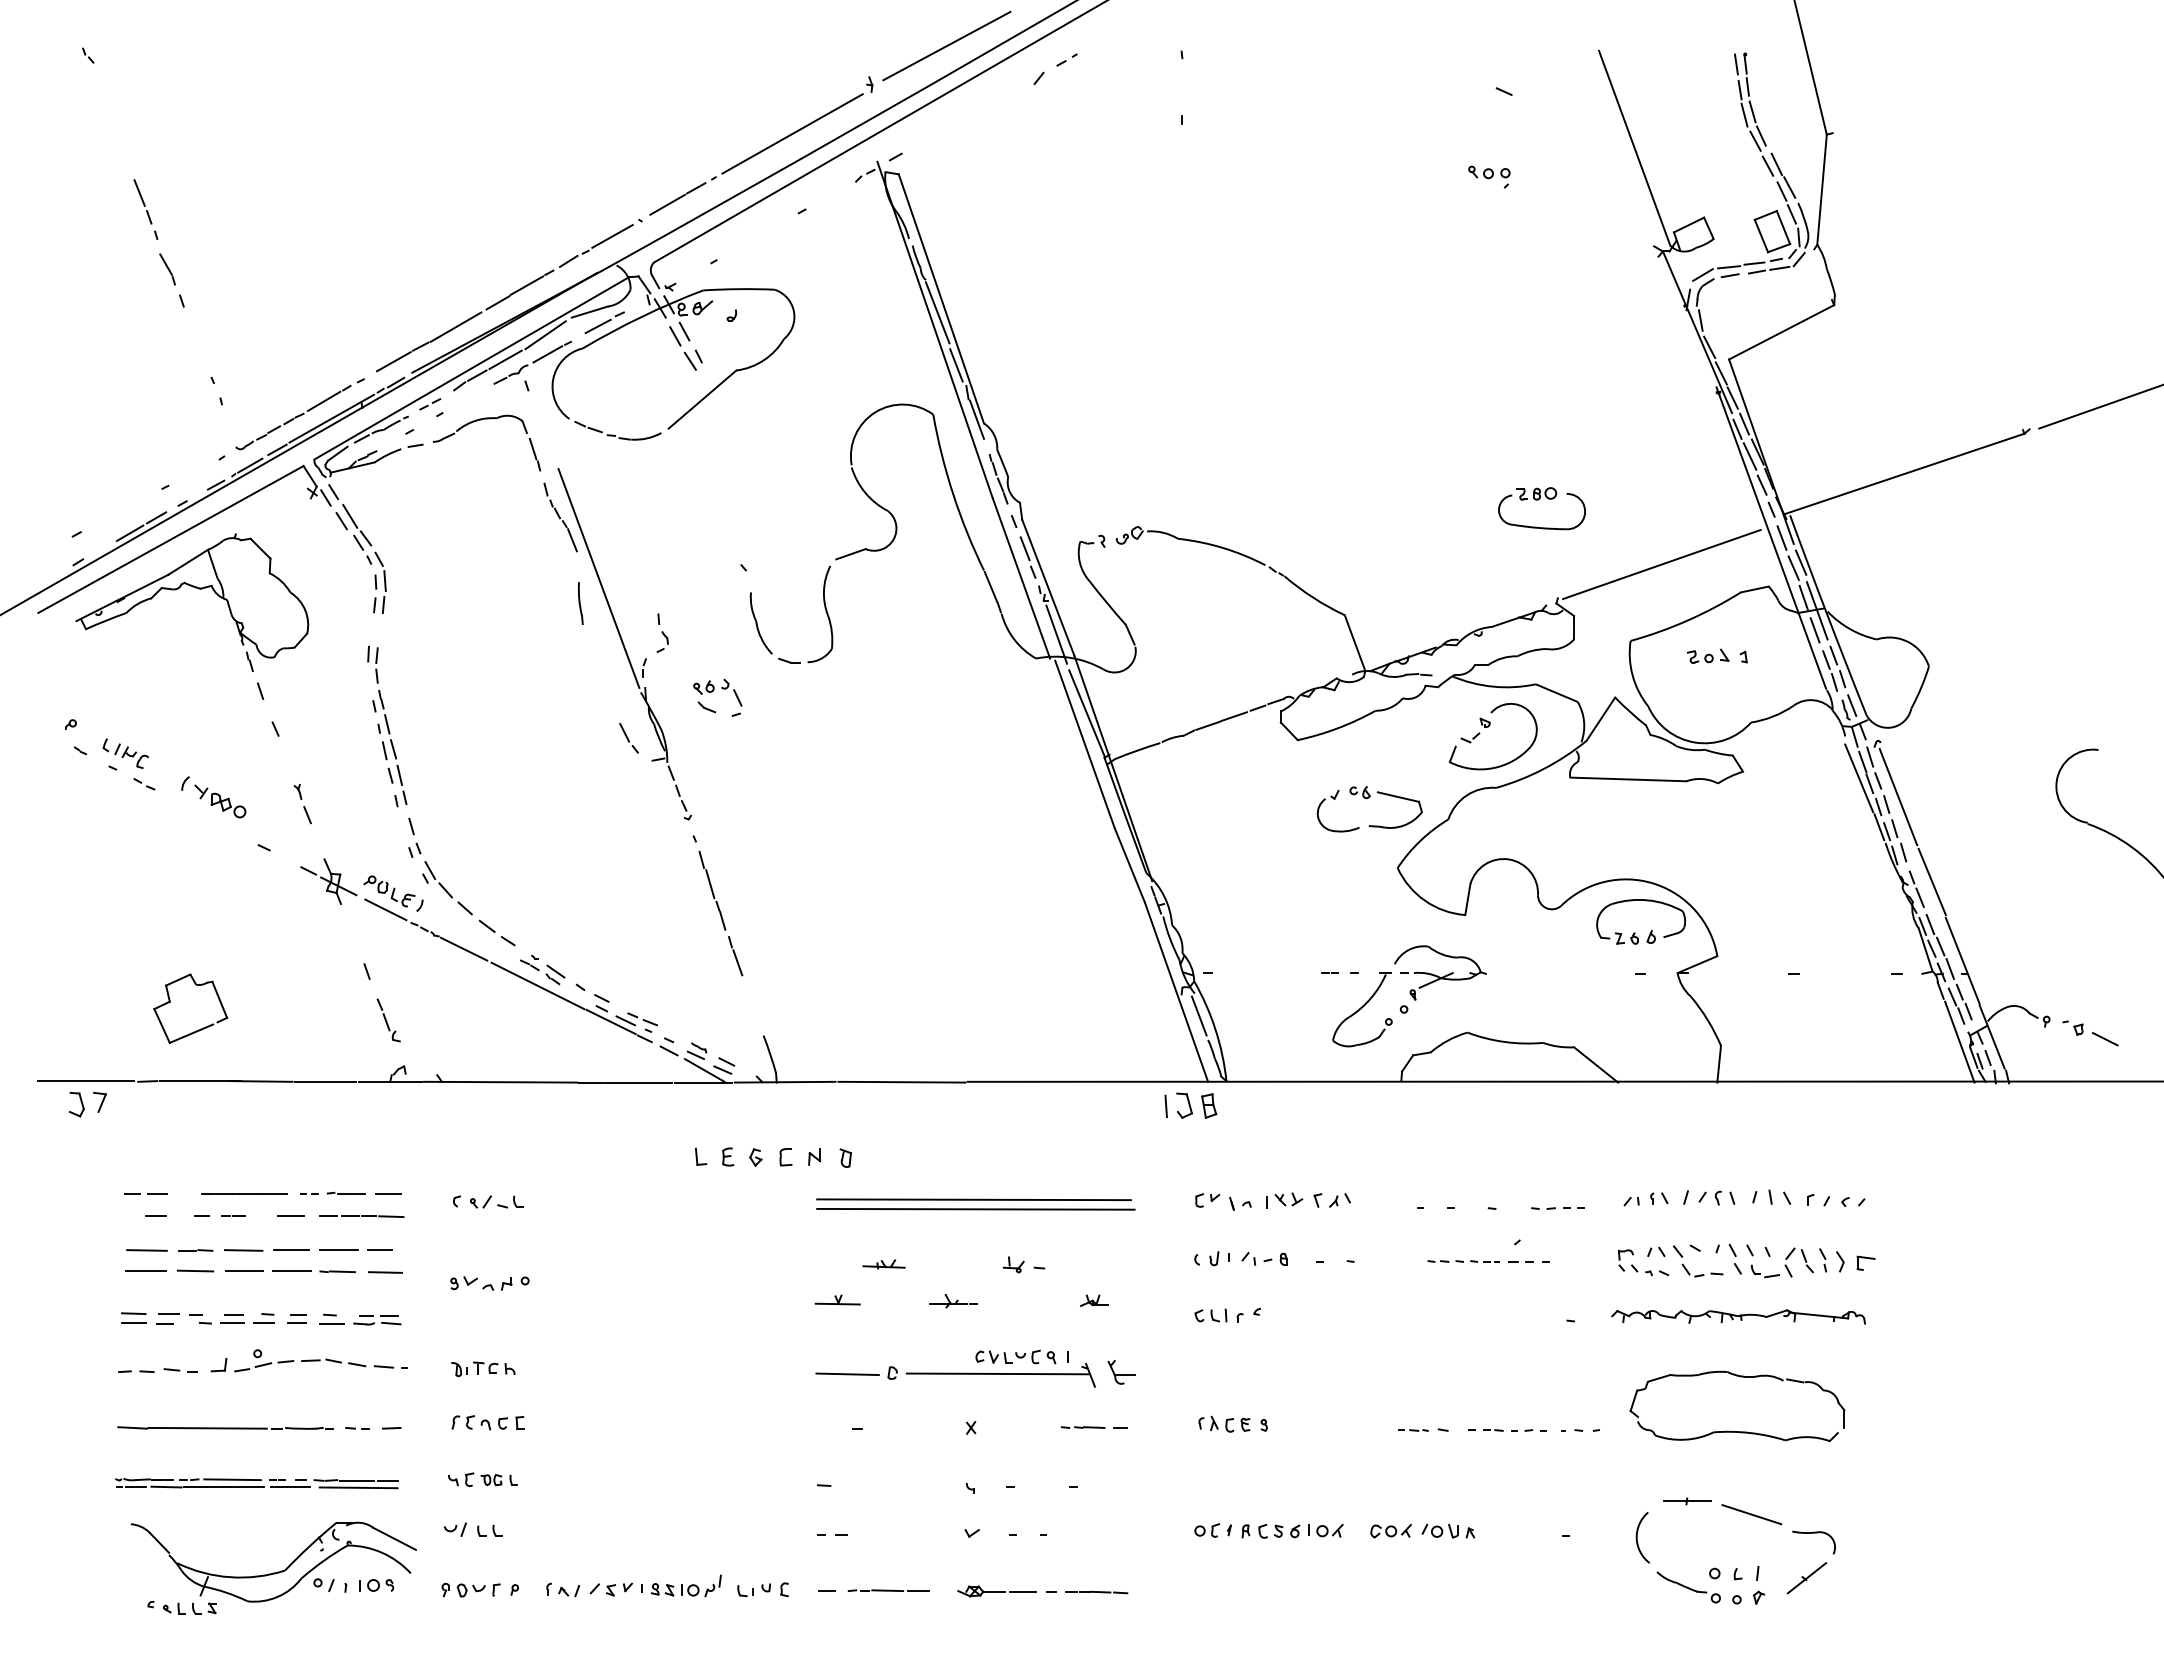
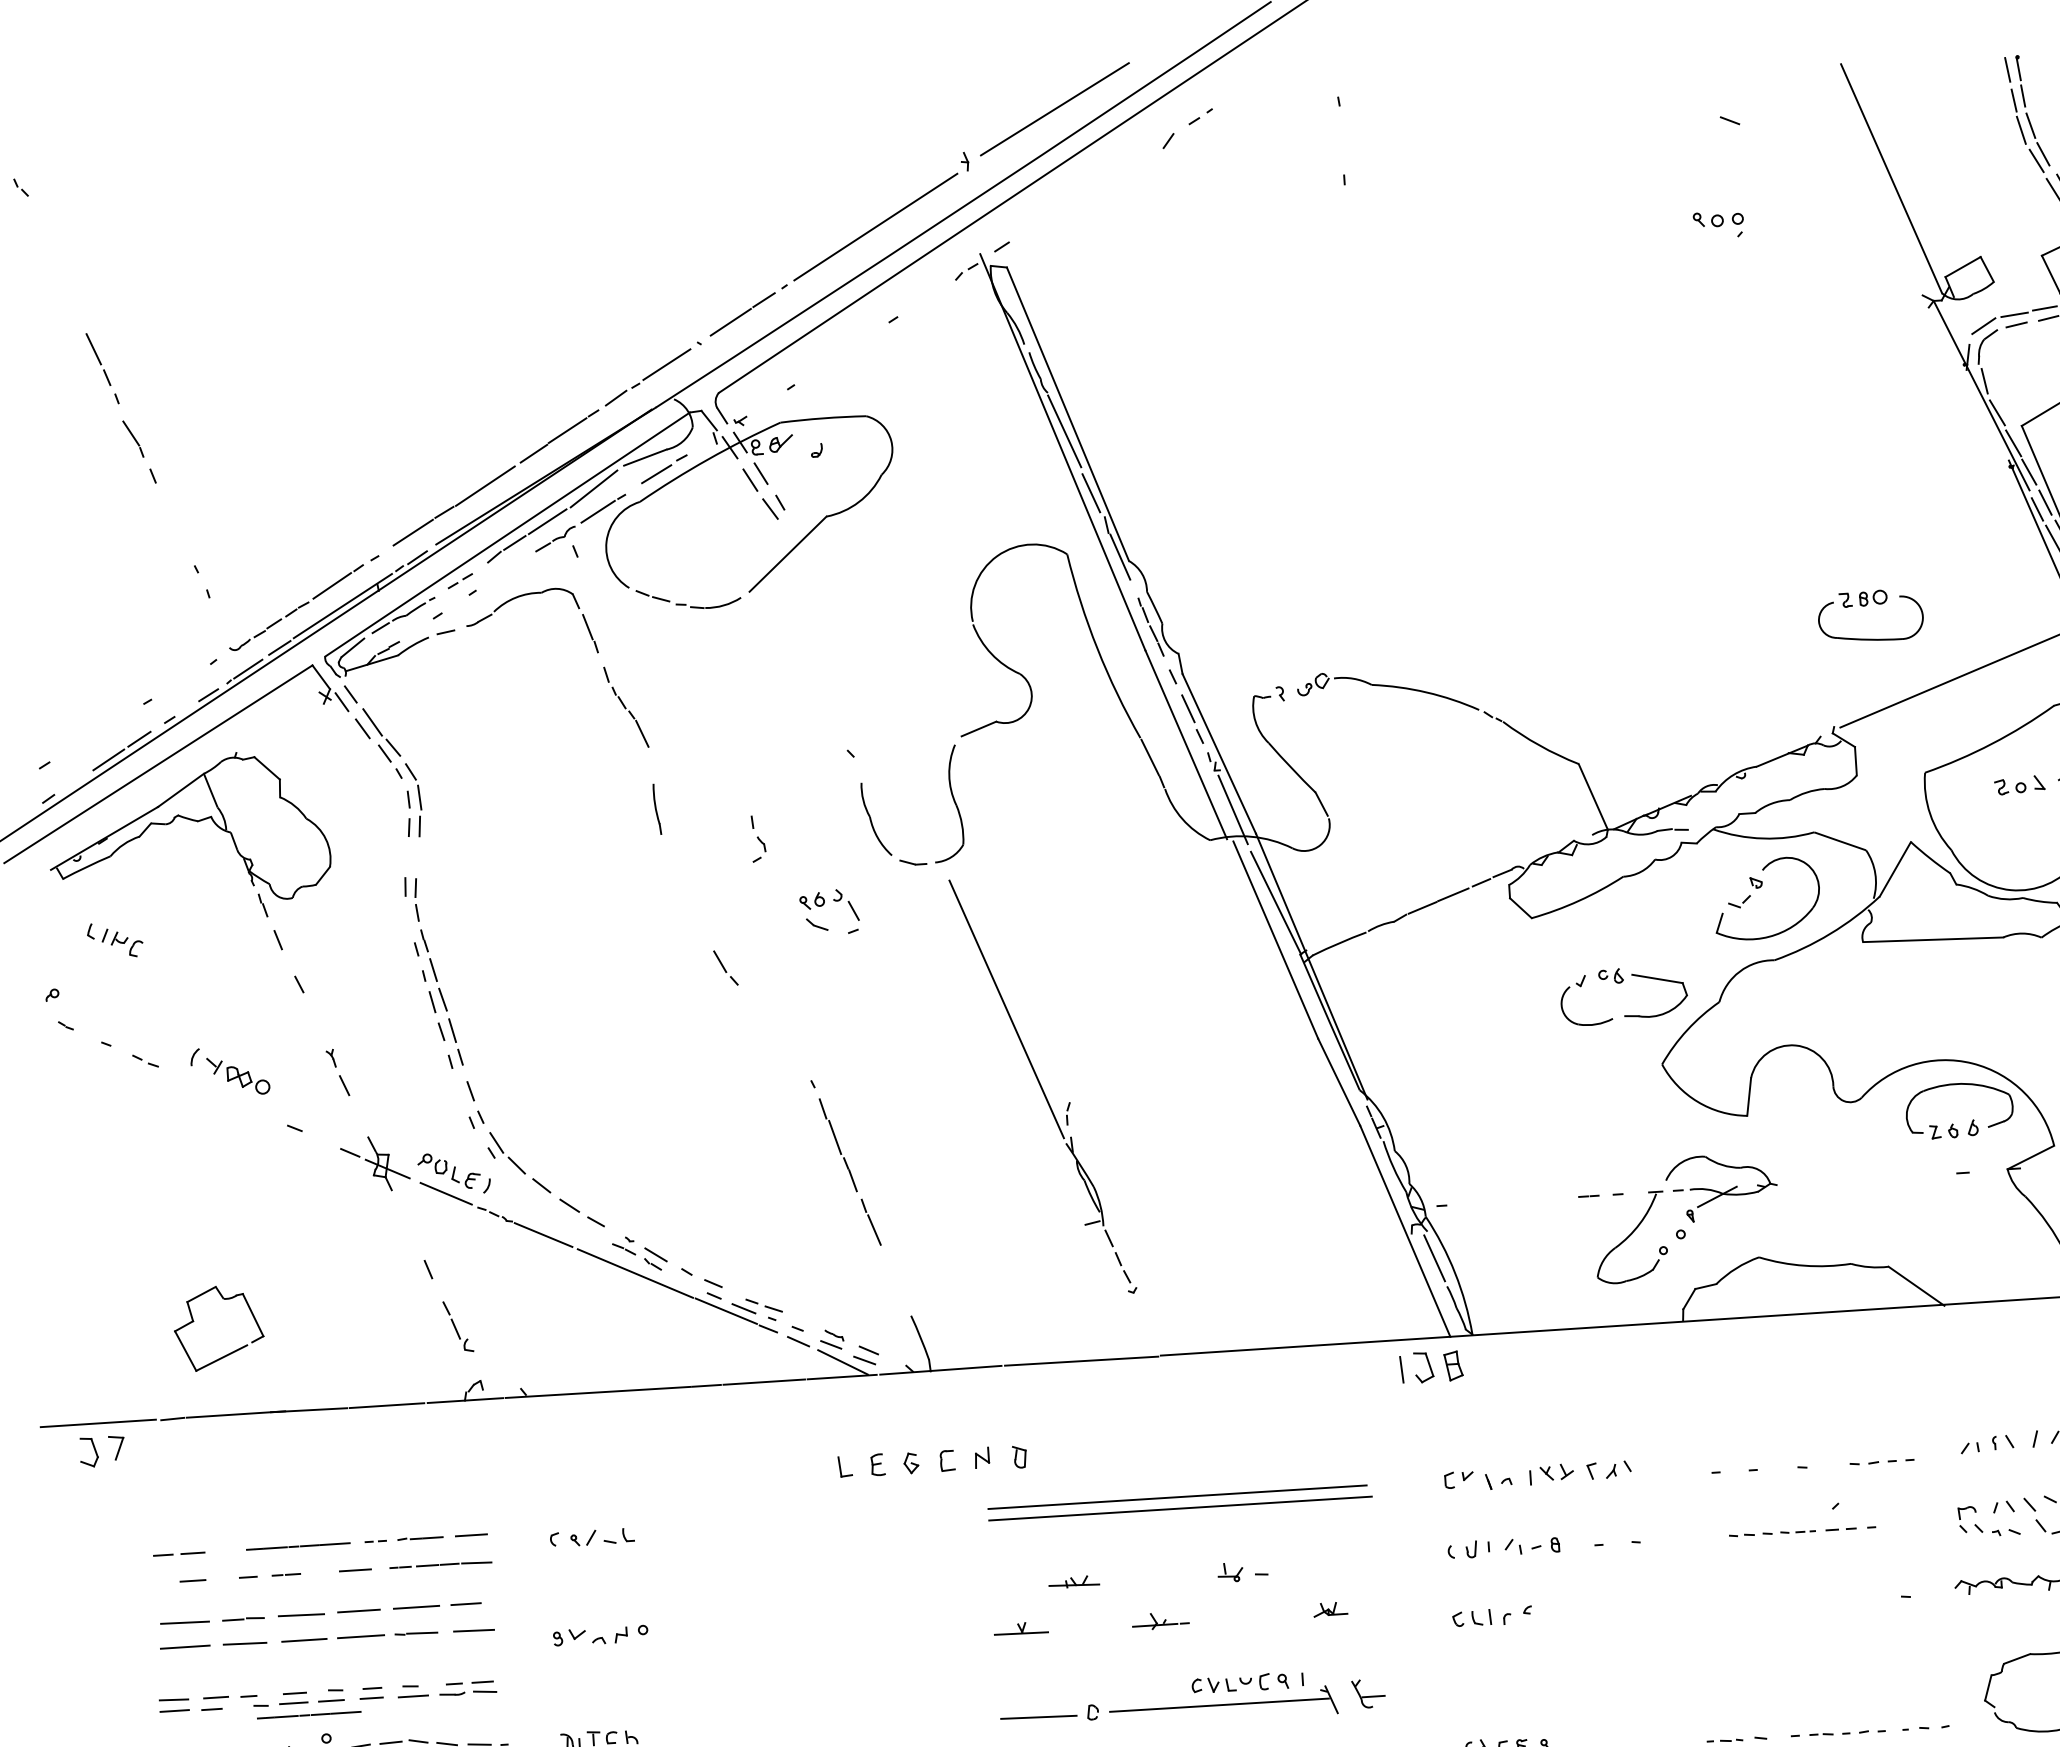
part: (1538, 500) -> (1865, 606), moved
part: (624, 644) -> (1042, 1086), moved
part: (125, 753) -> (114, 940), moved
line: (244, 1333) -> (308, 1715), added

